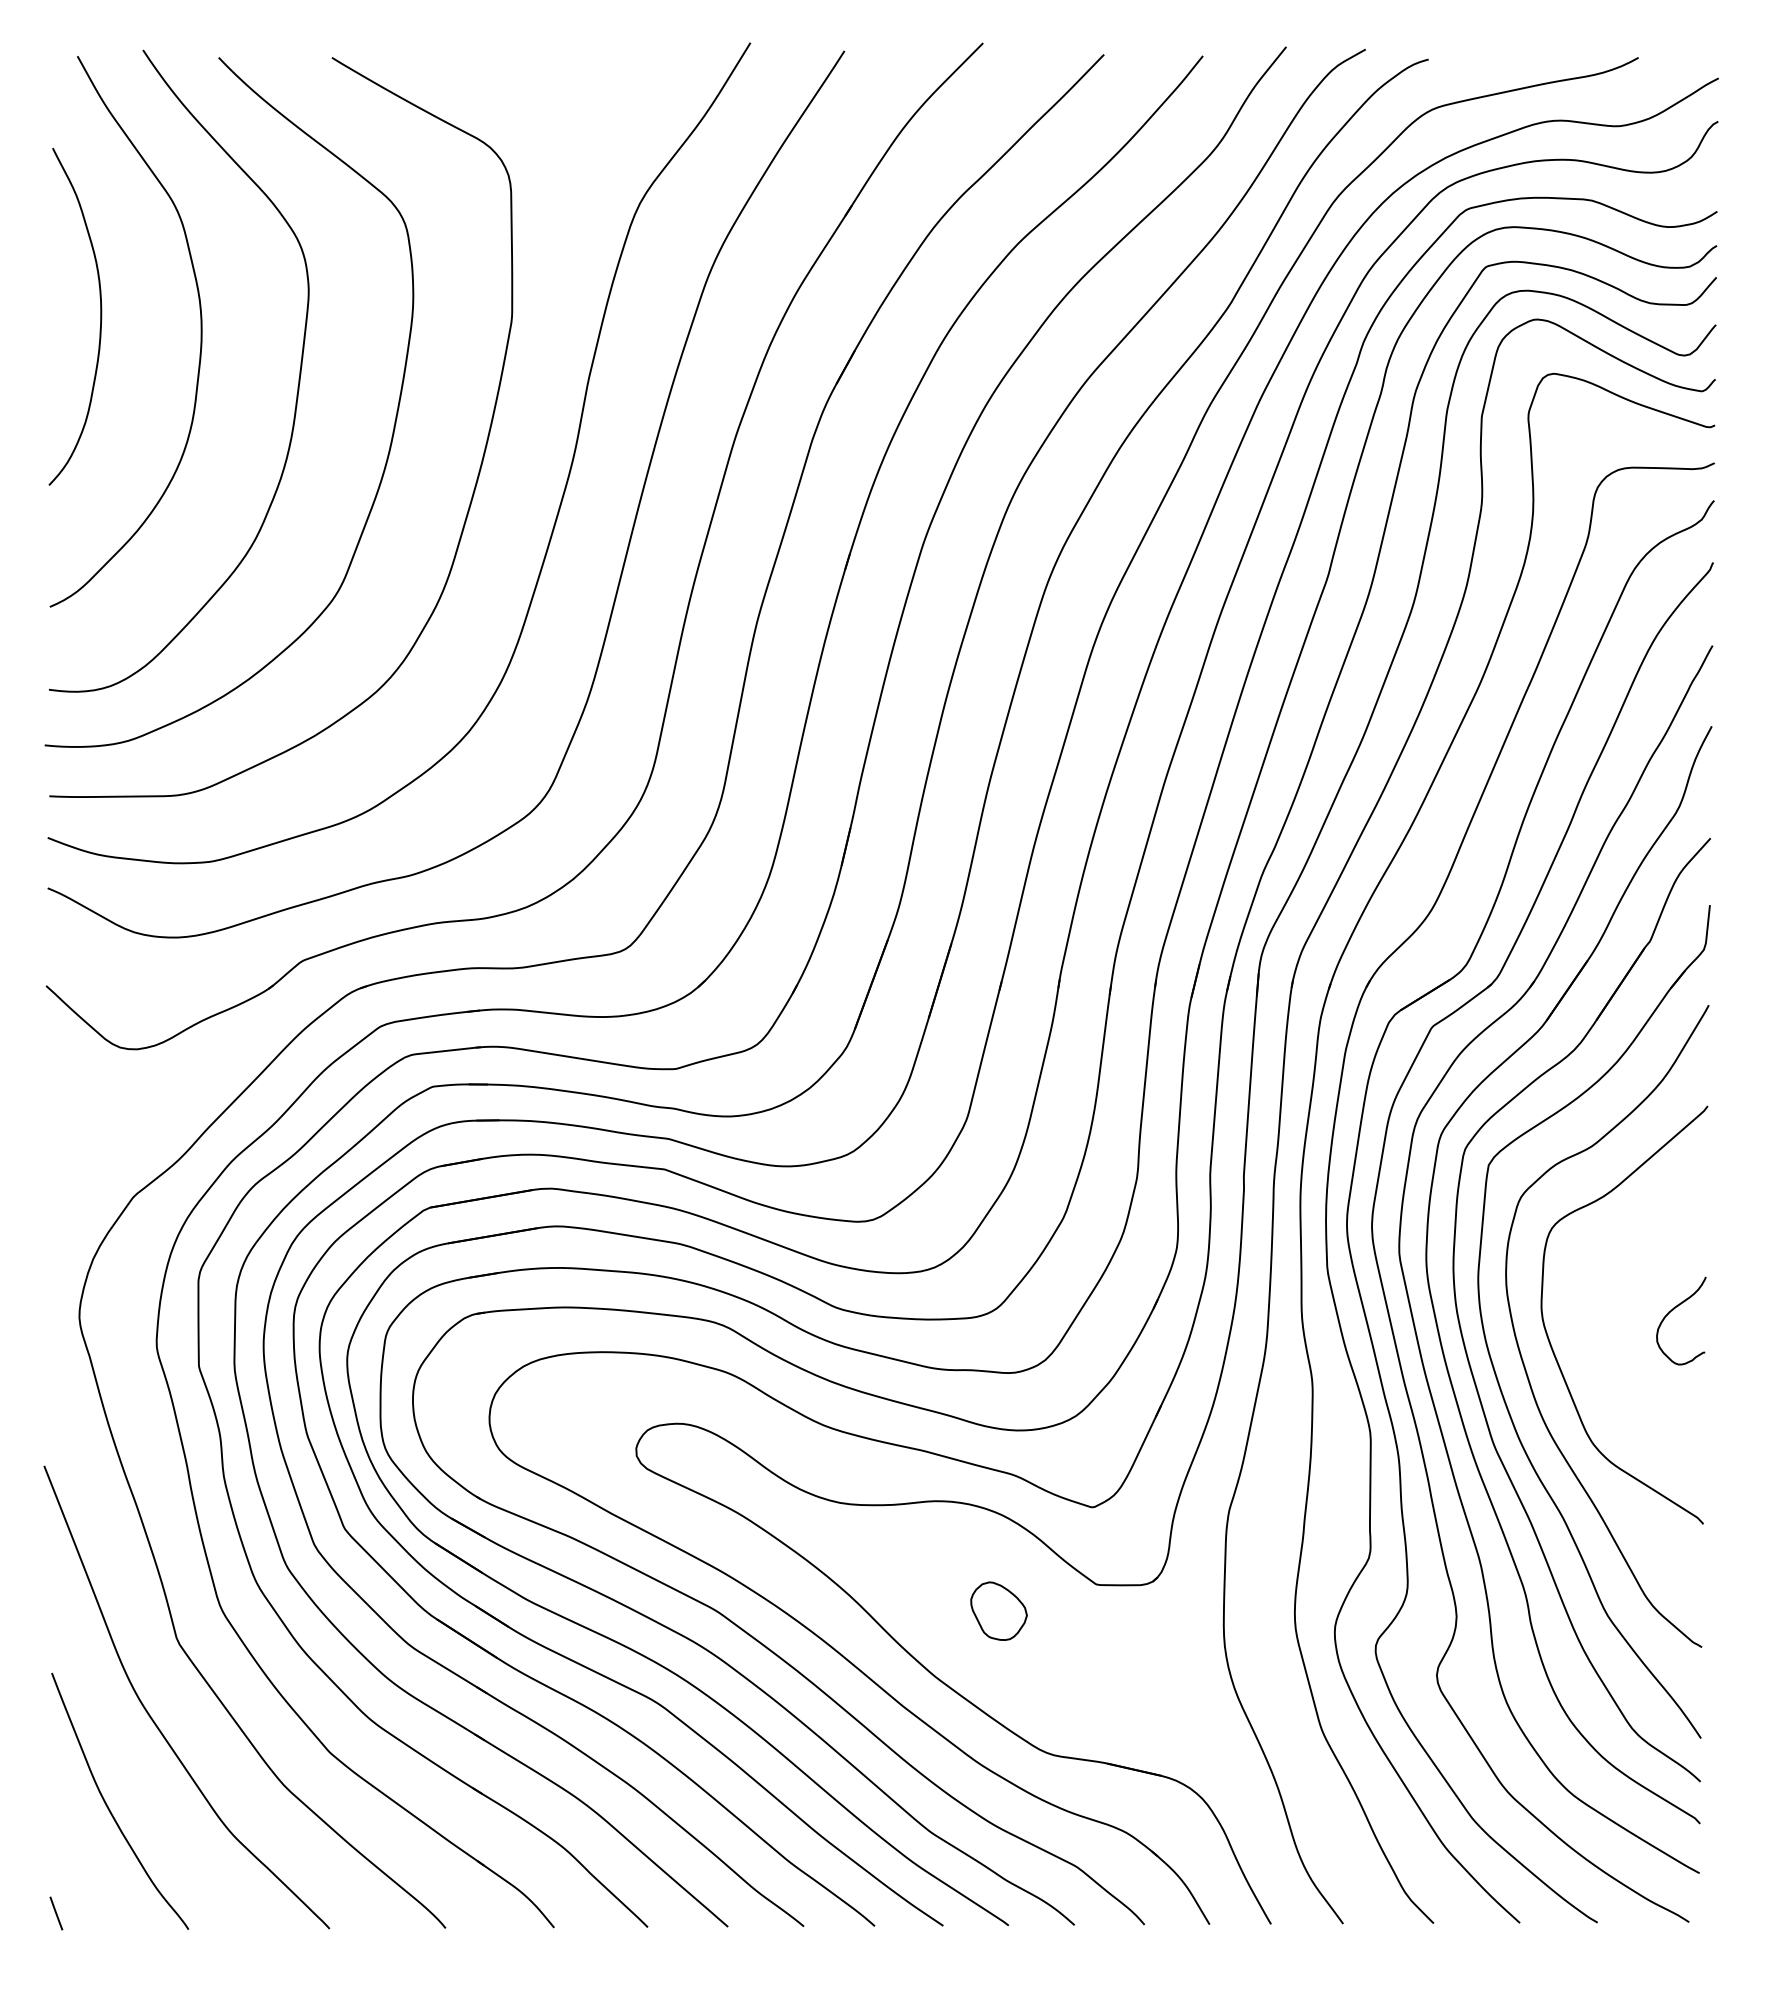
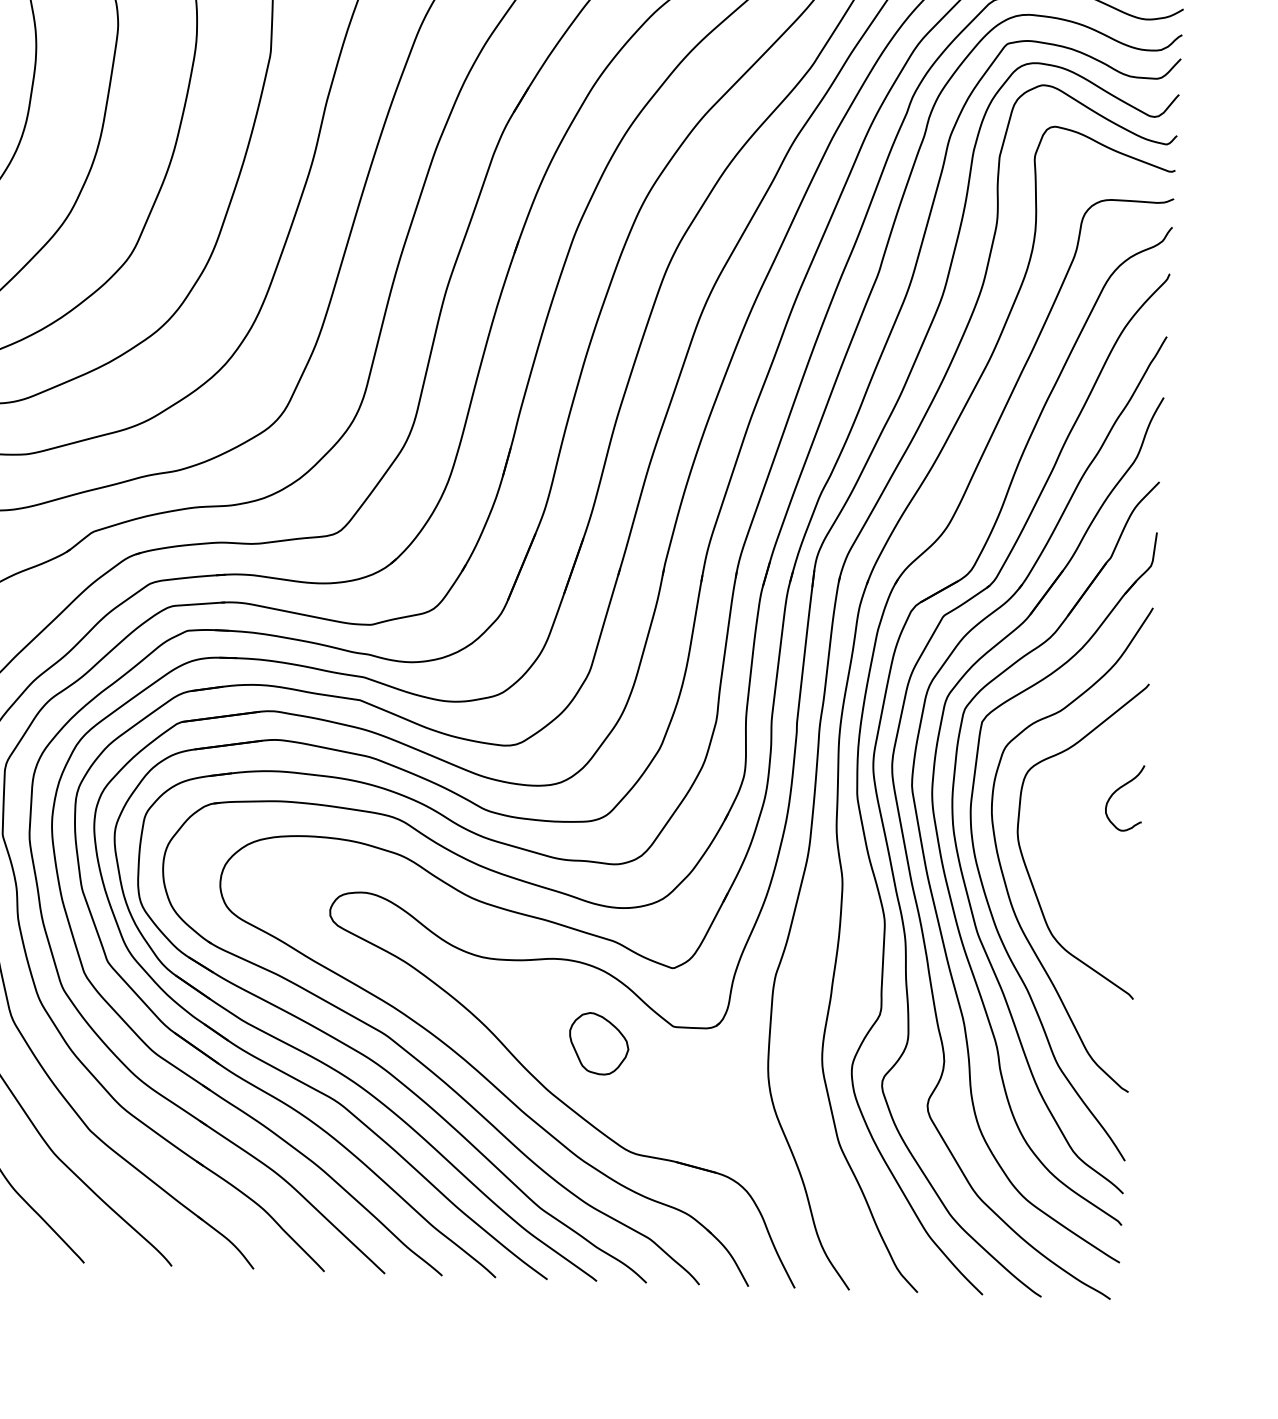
curve: (1673, 1310) -> (1119, 789), moved
part: (998, 1610) -> (598, 1043), size x1.4

